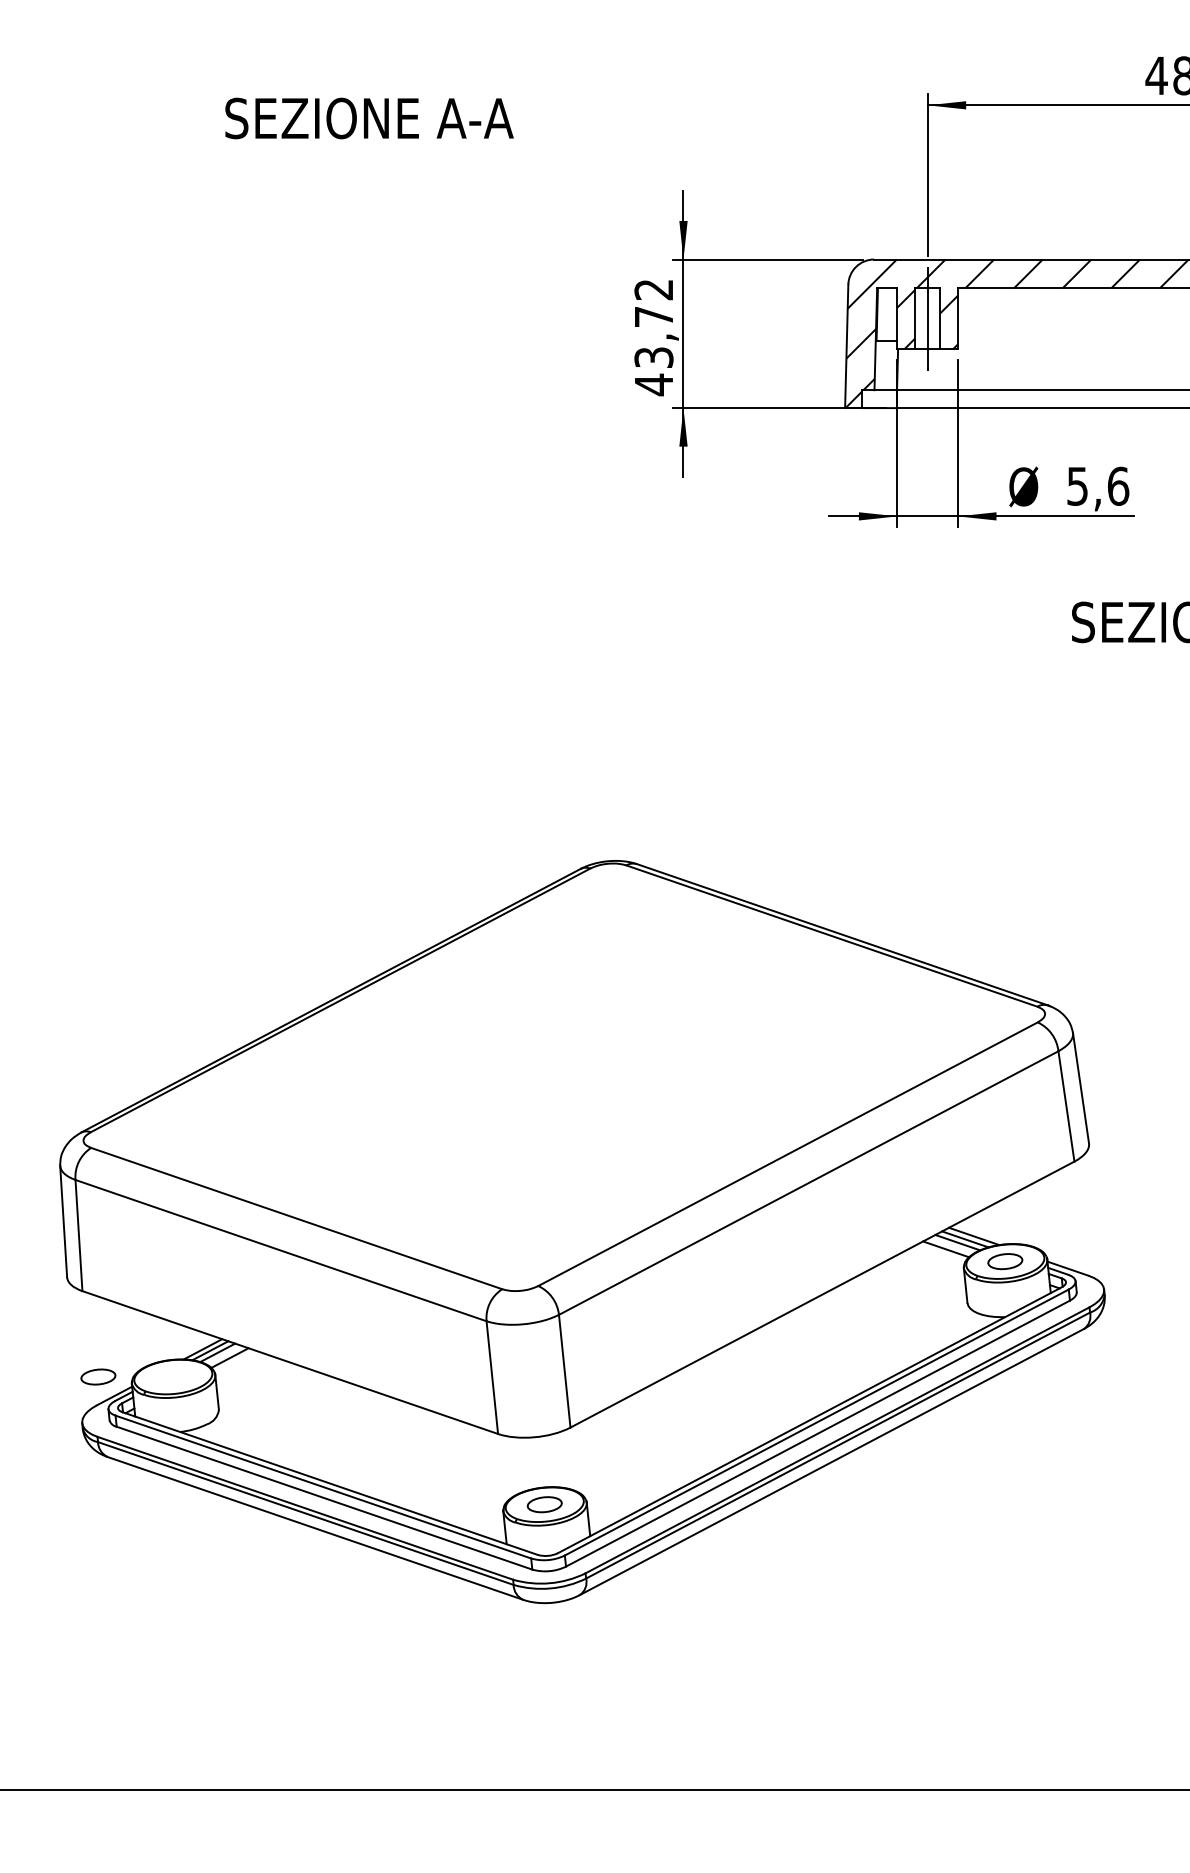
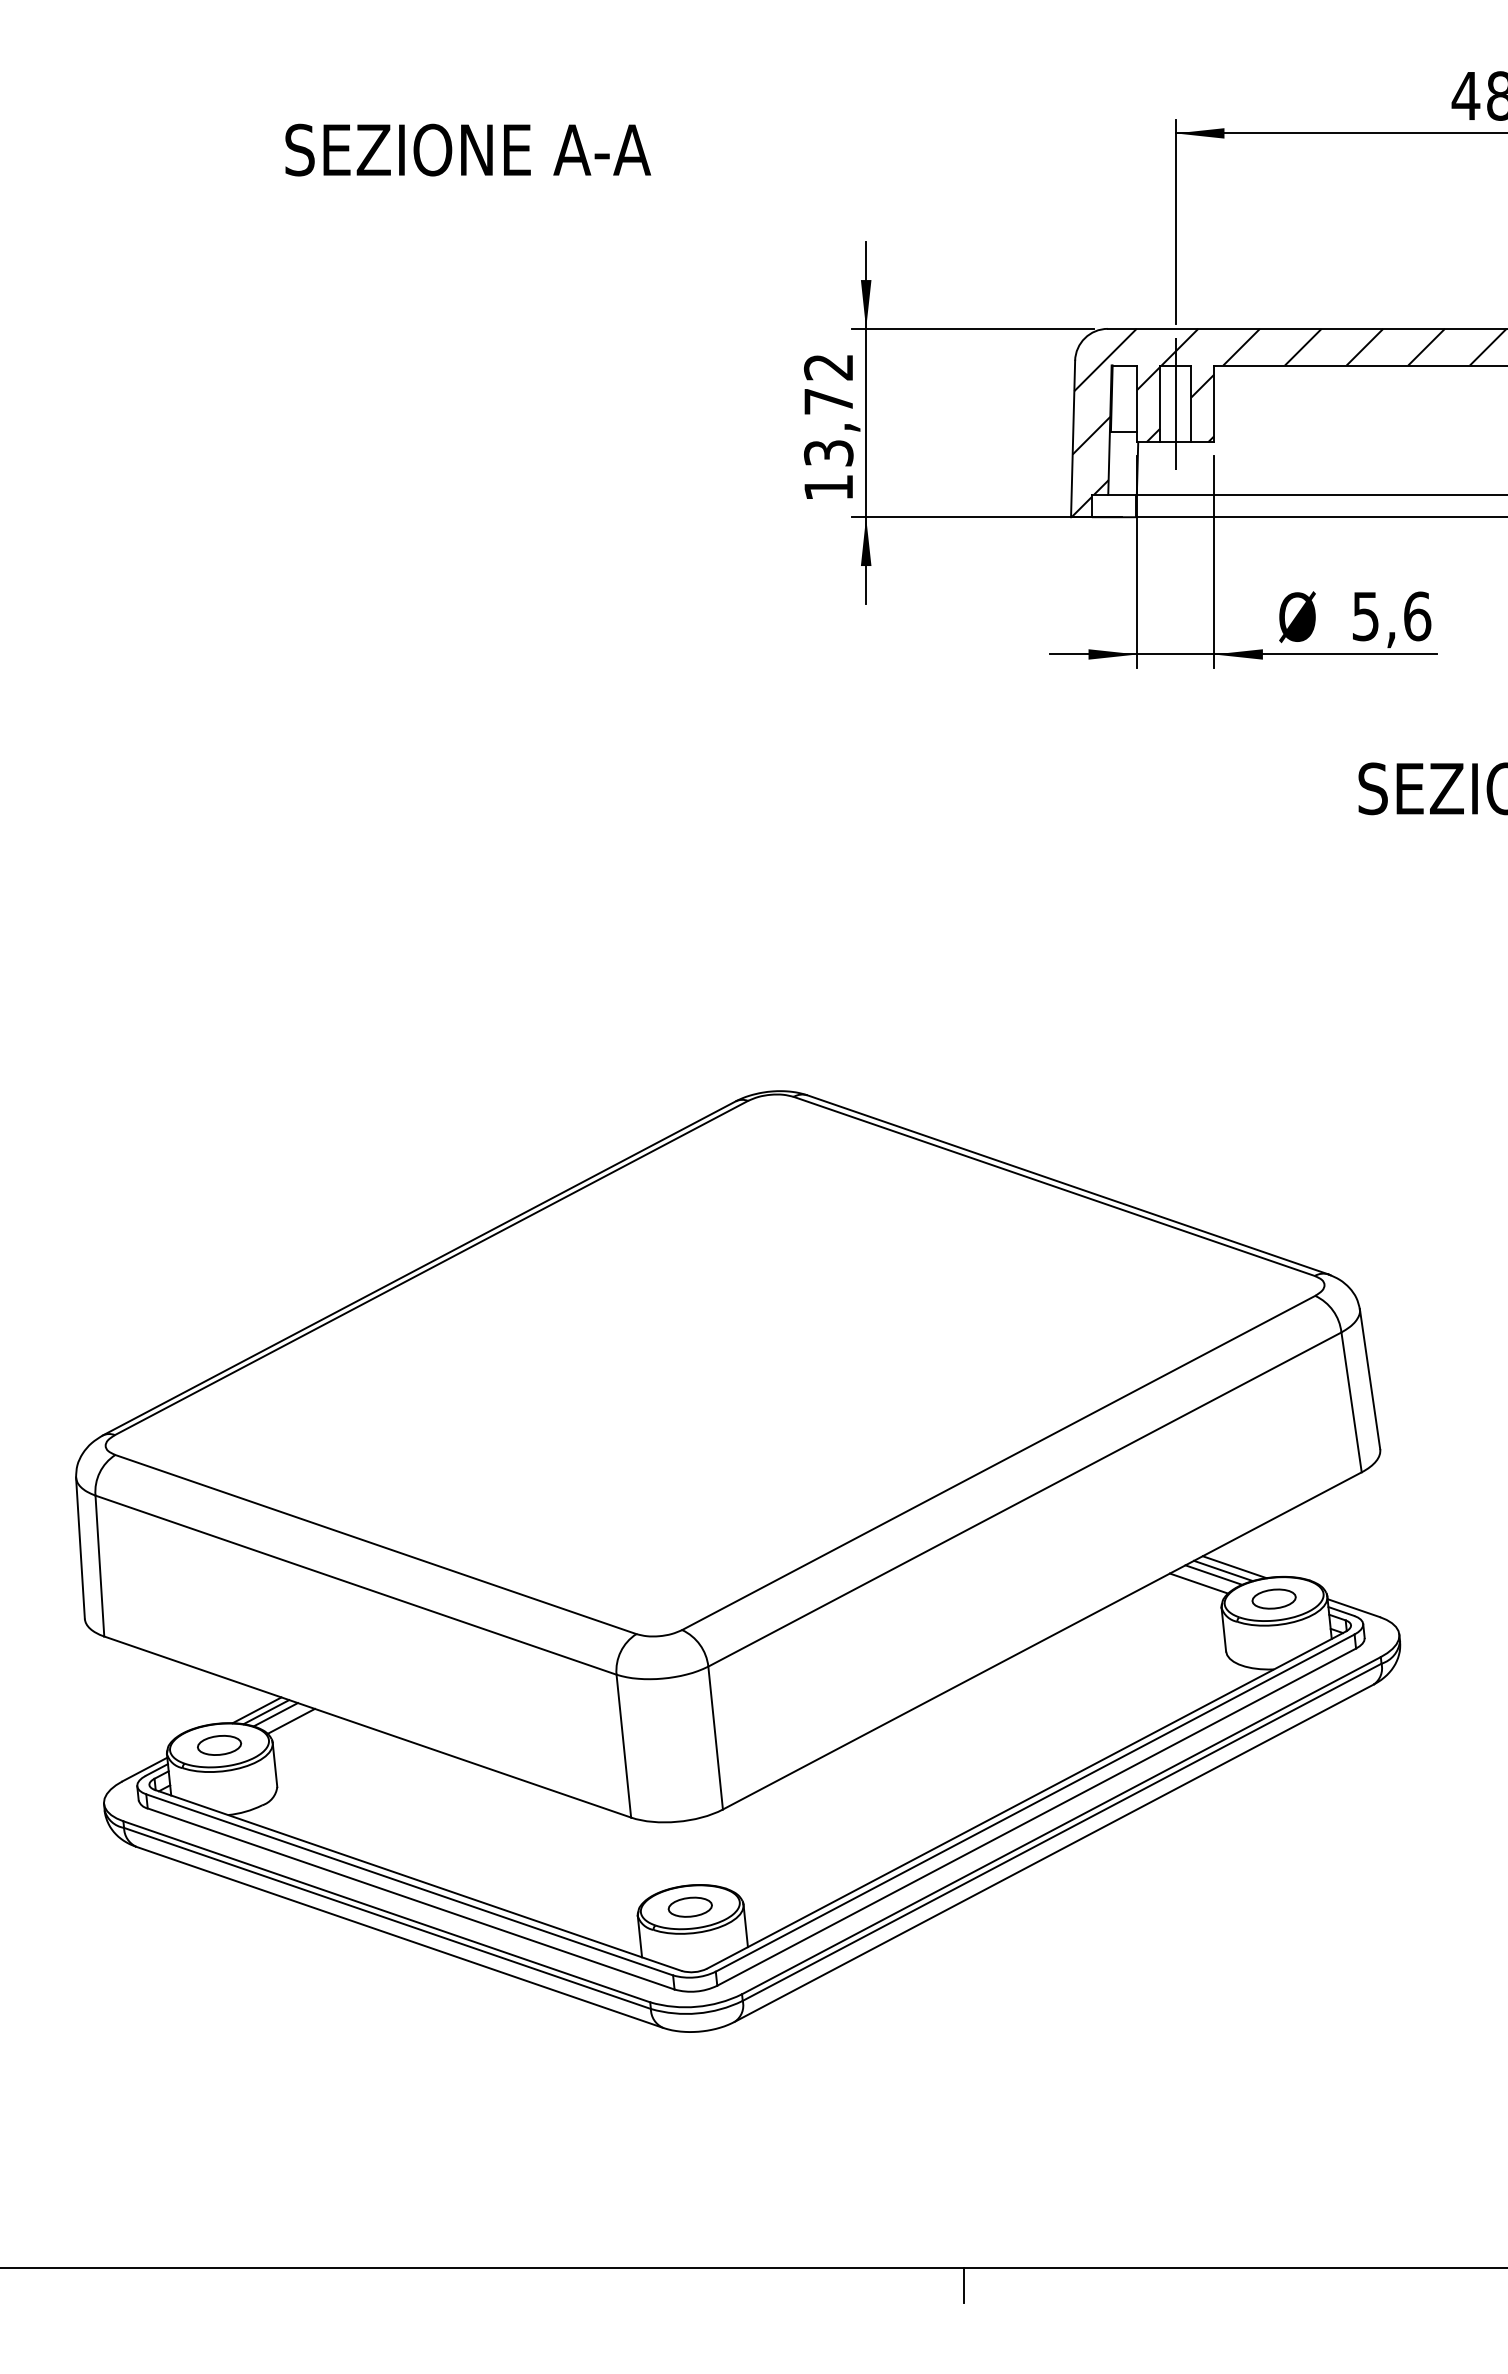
text: (653, 384) -> (828, 487), 43,72 -> 13,72
part: (98, 1377) -> (219, 1745), moved
line: (760, 1803) -> (963, 2285), added

